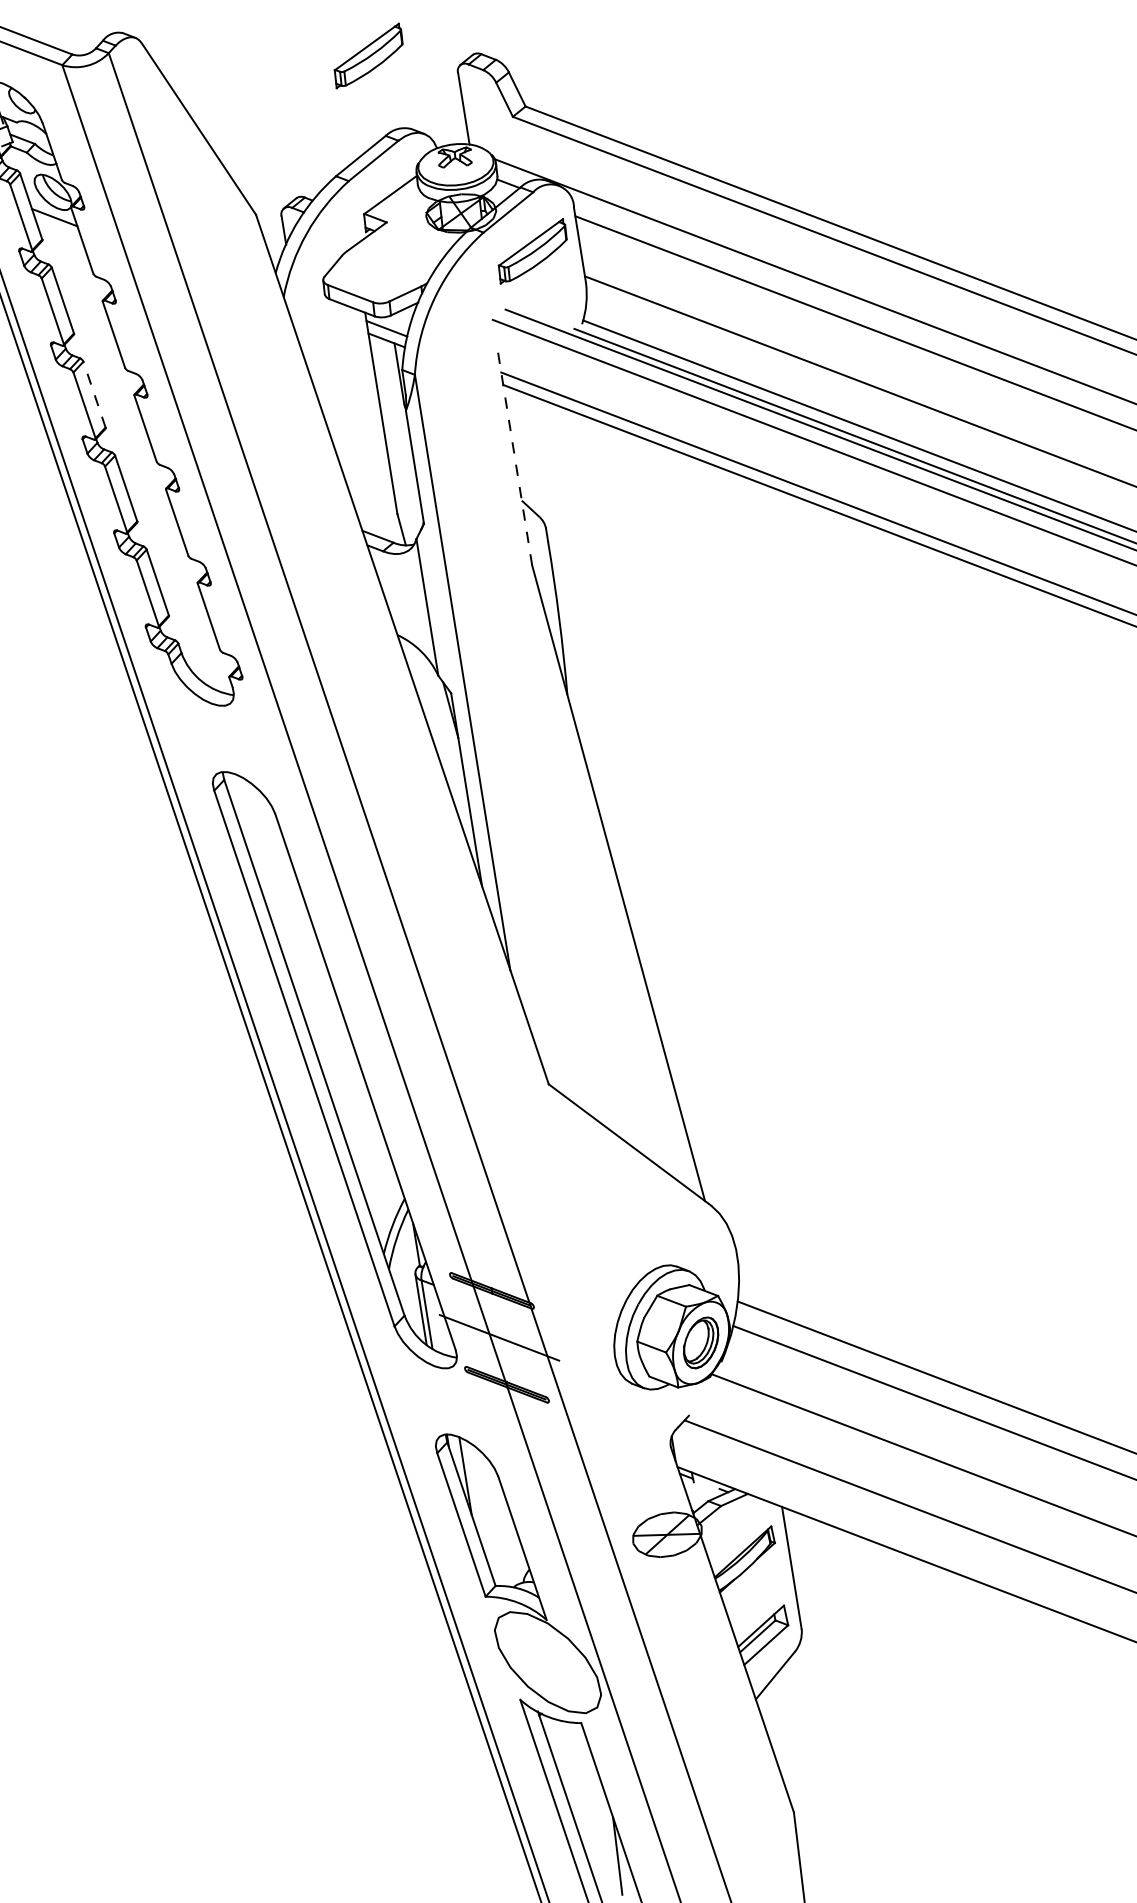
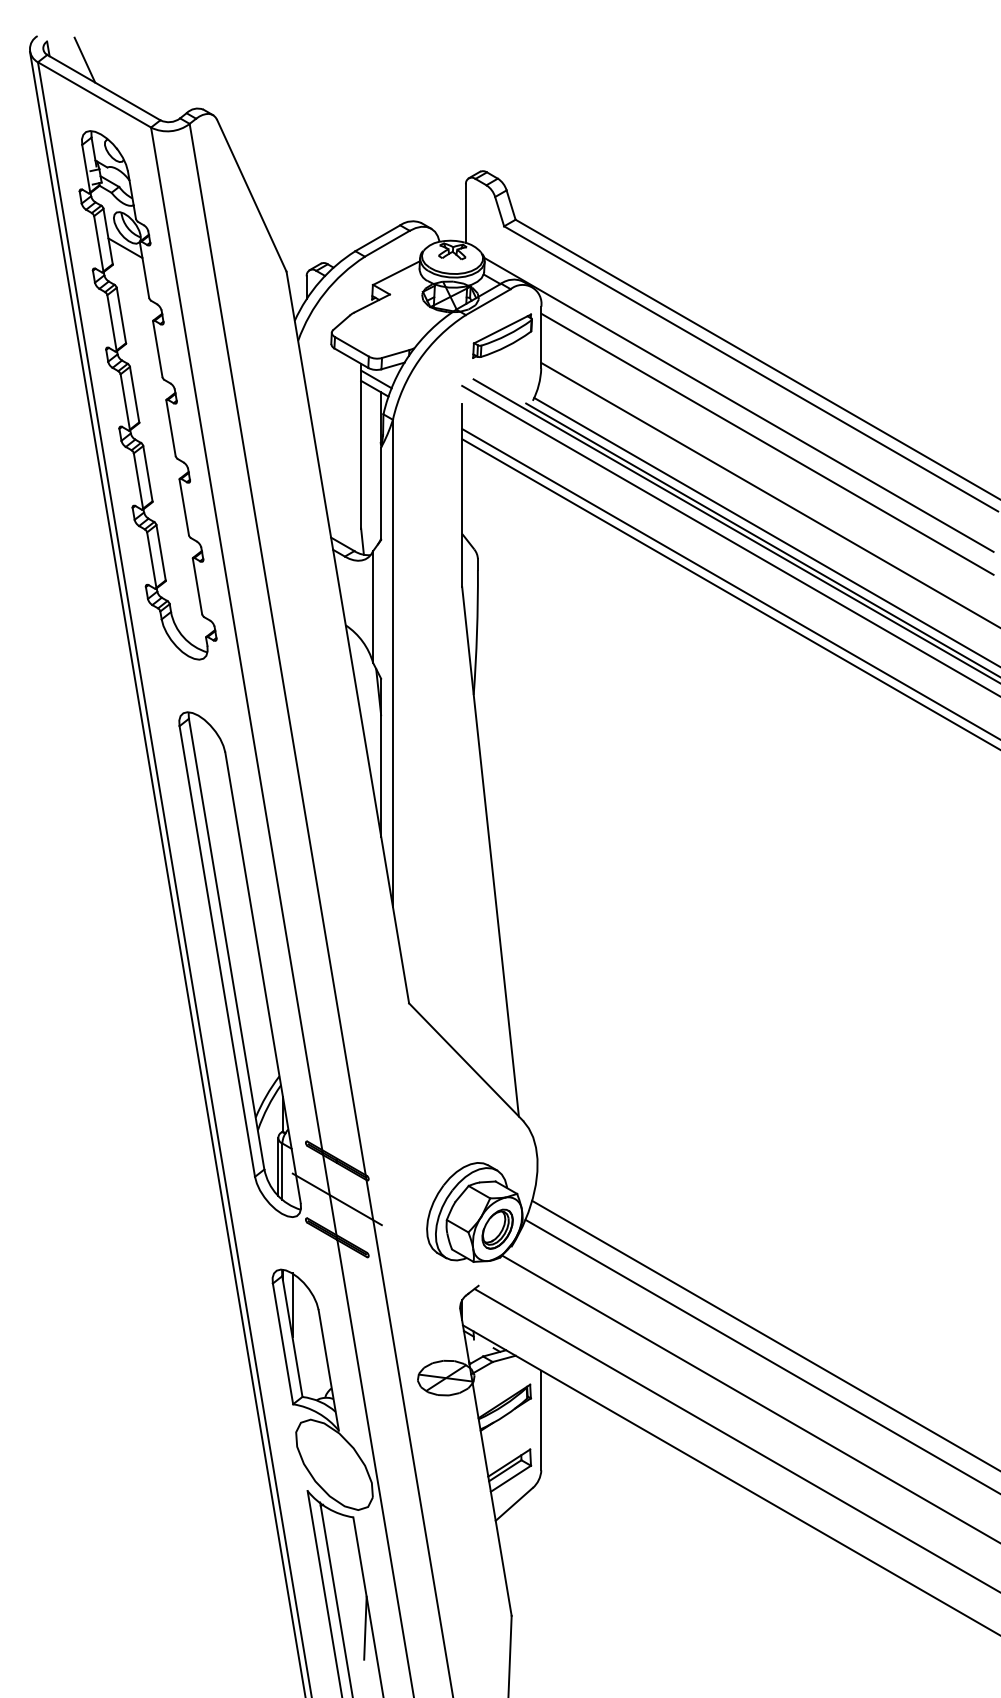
part: (368, 55) -> (396, 158), removed
line: (94, 394) -> (134, 394), dashed -> solid
line: (514, 452) -> (462, 494), dashed -> solid

